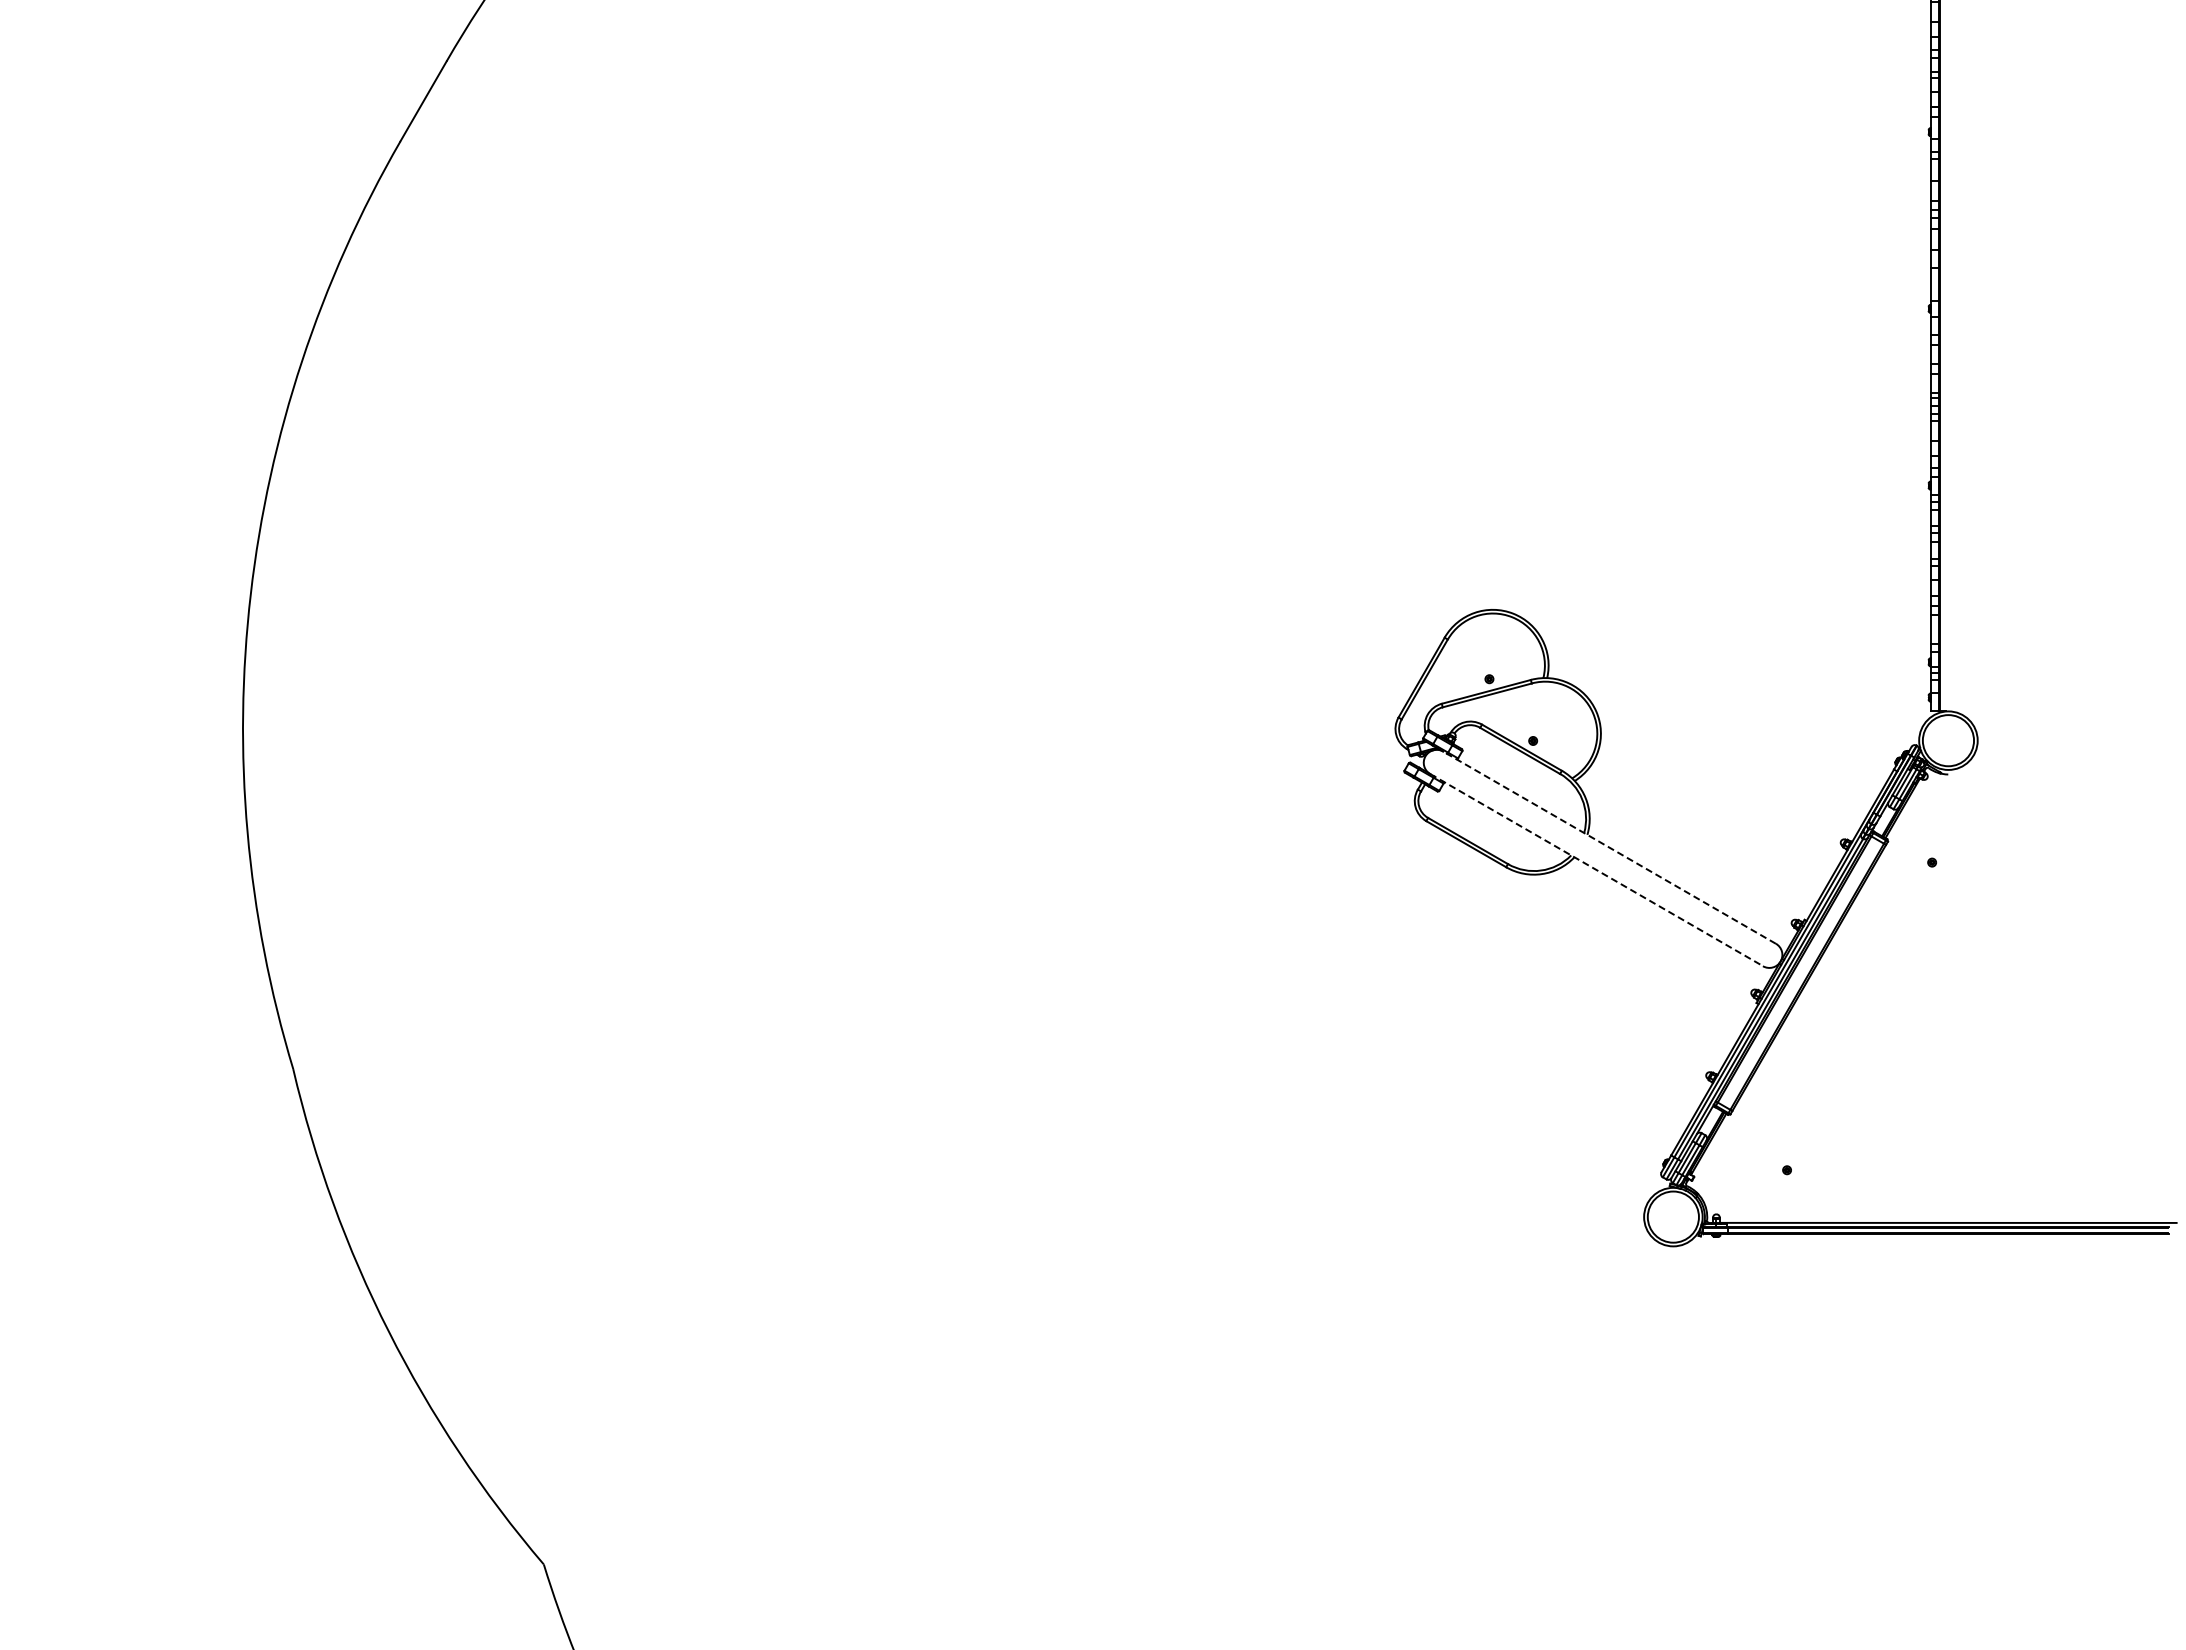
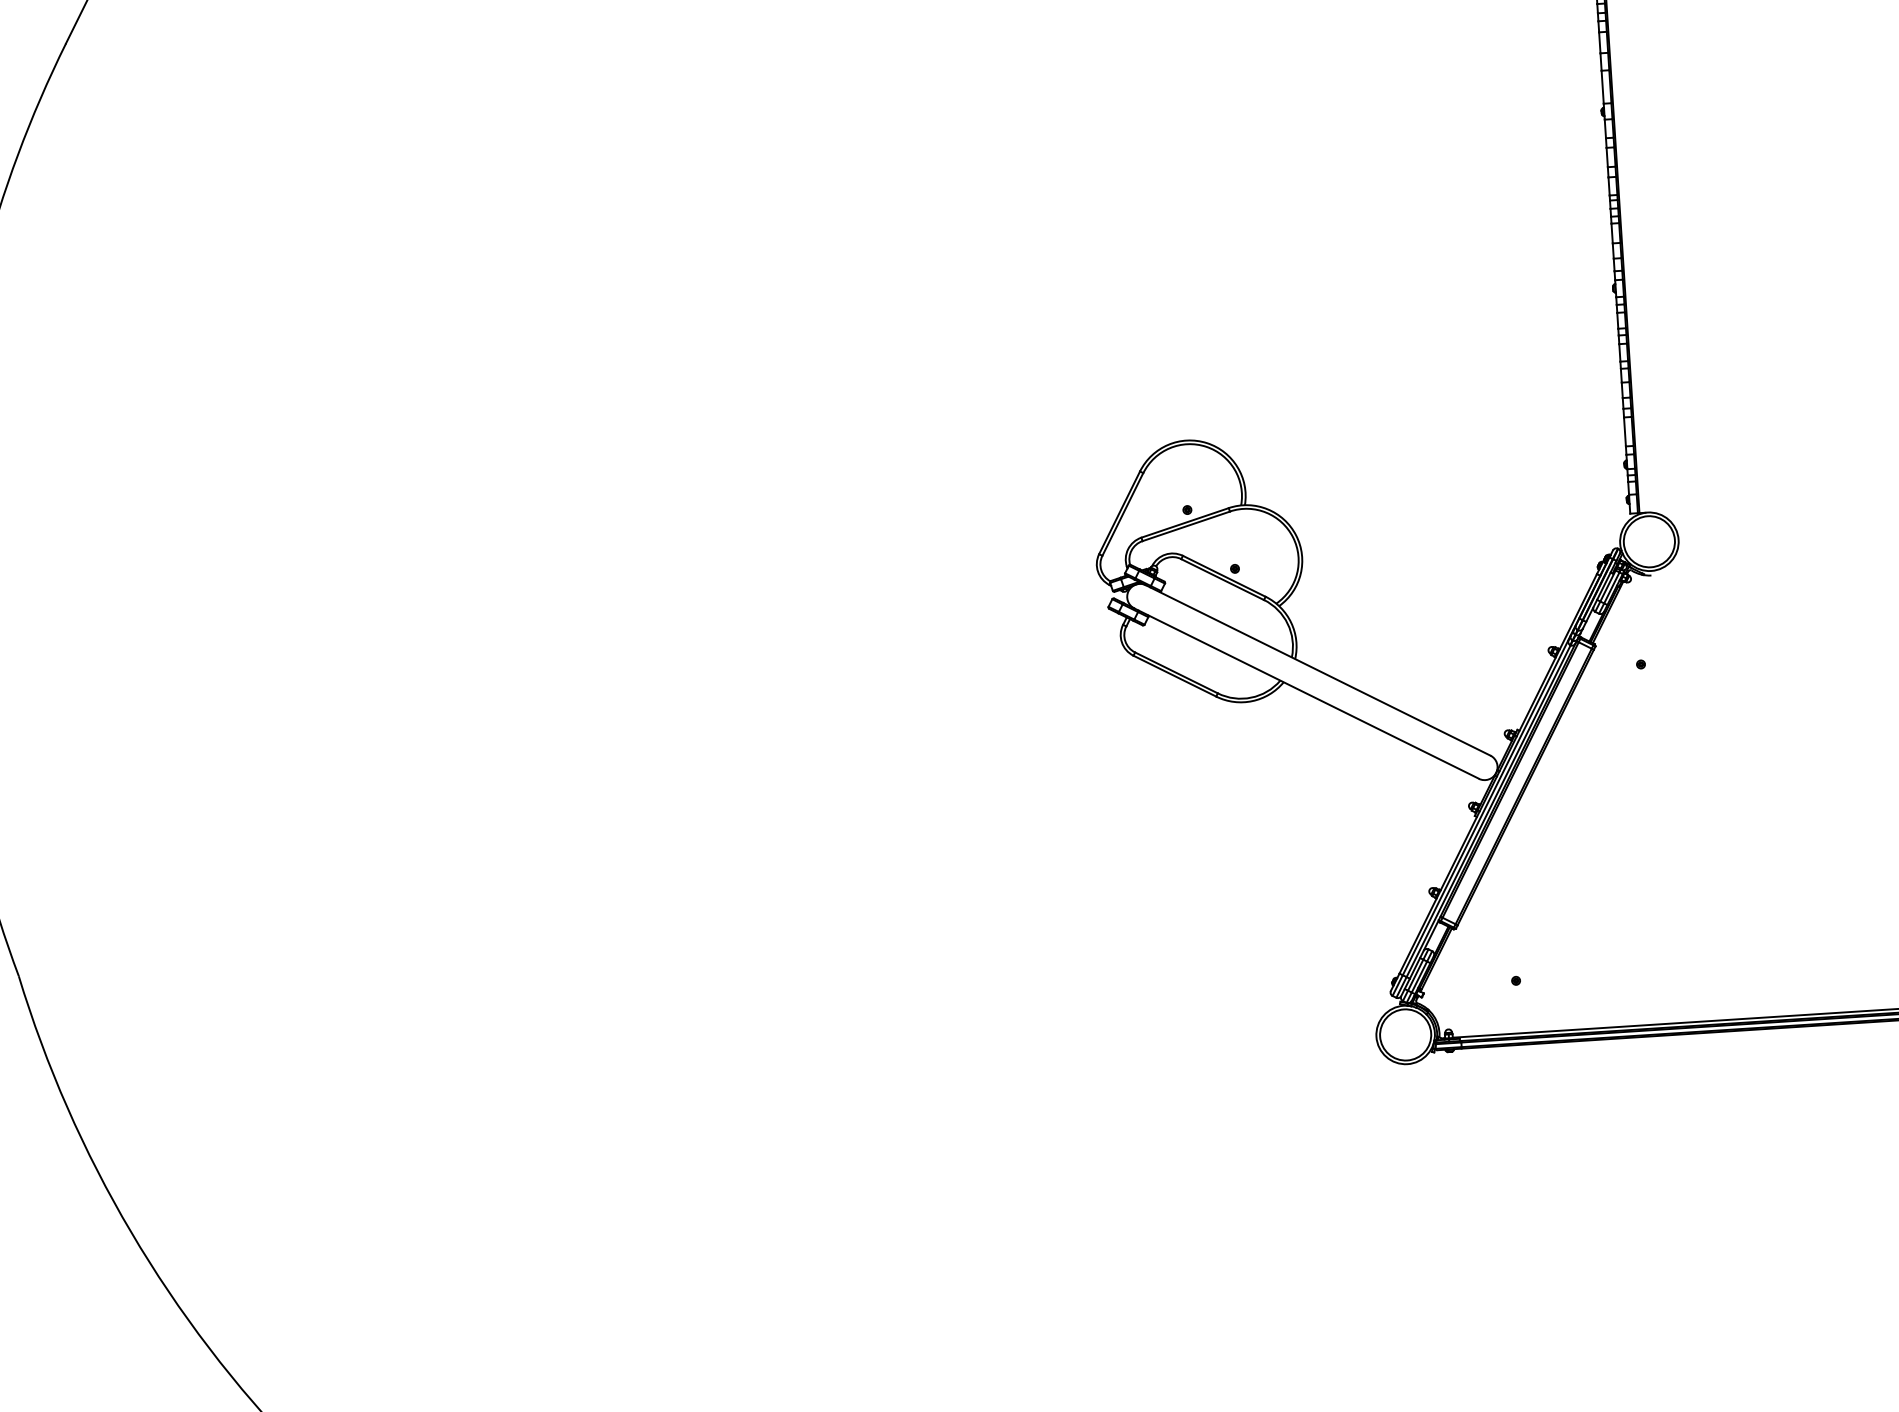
line: (1609, 847) -> (1318, 670), dashed -> solid
line: (1597, 870) -> (1307, 693), dashed -> solid

